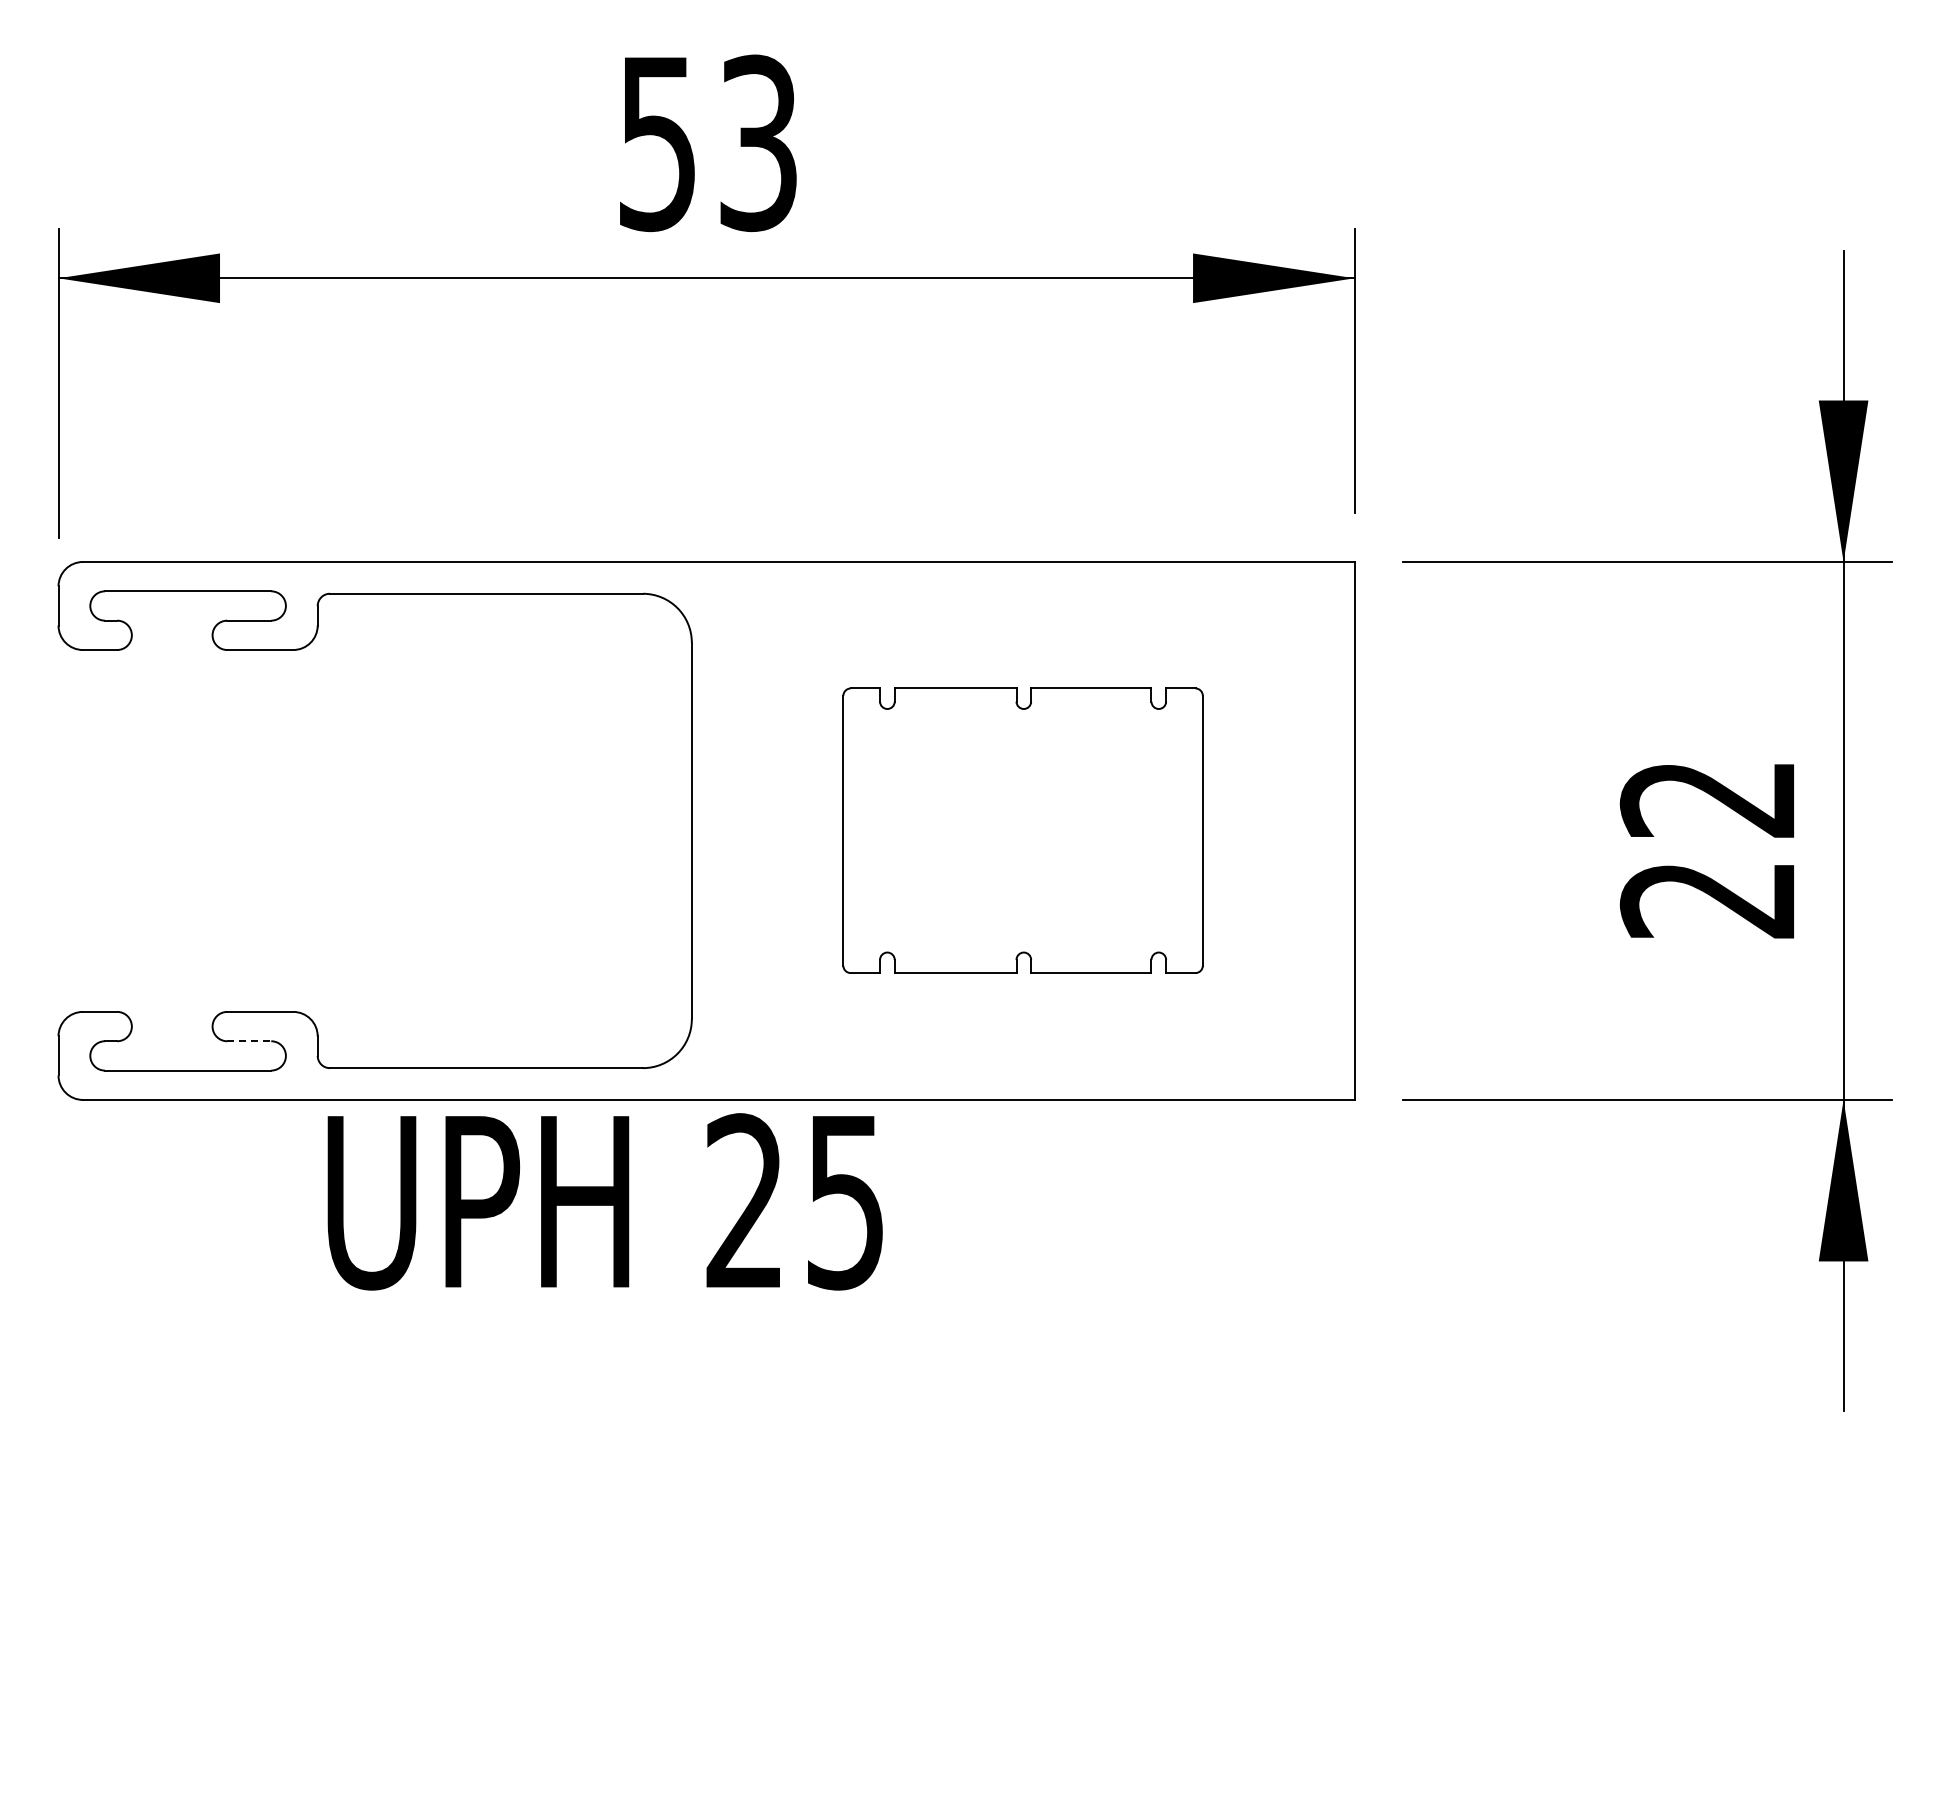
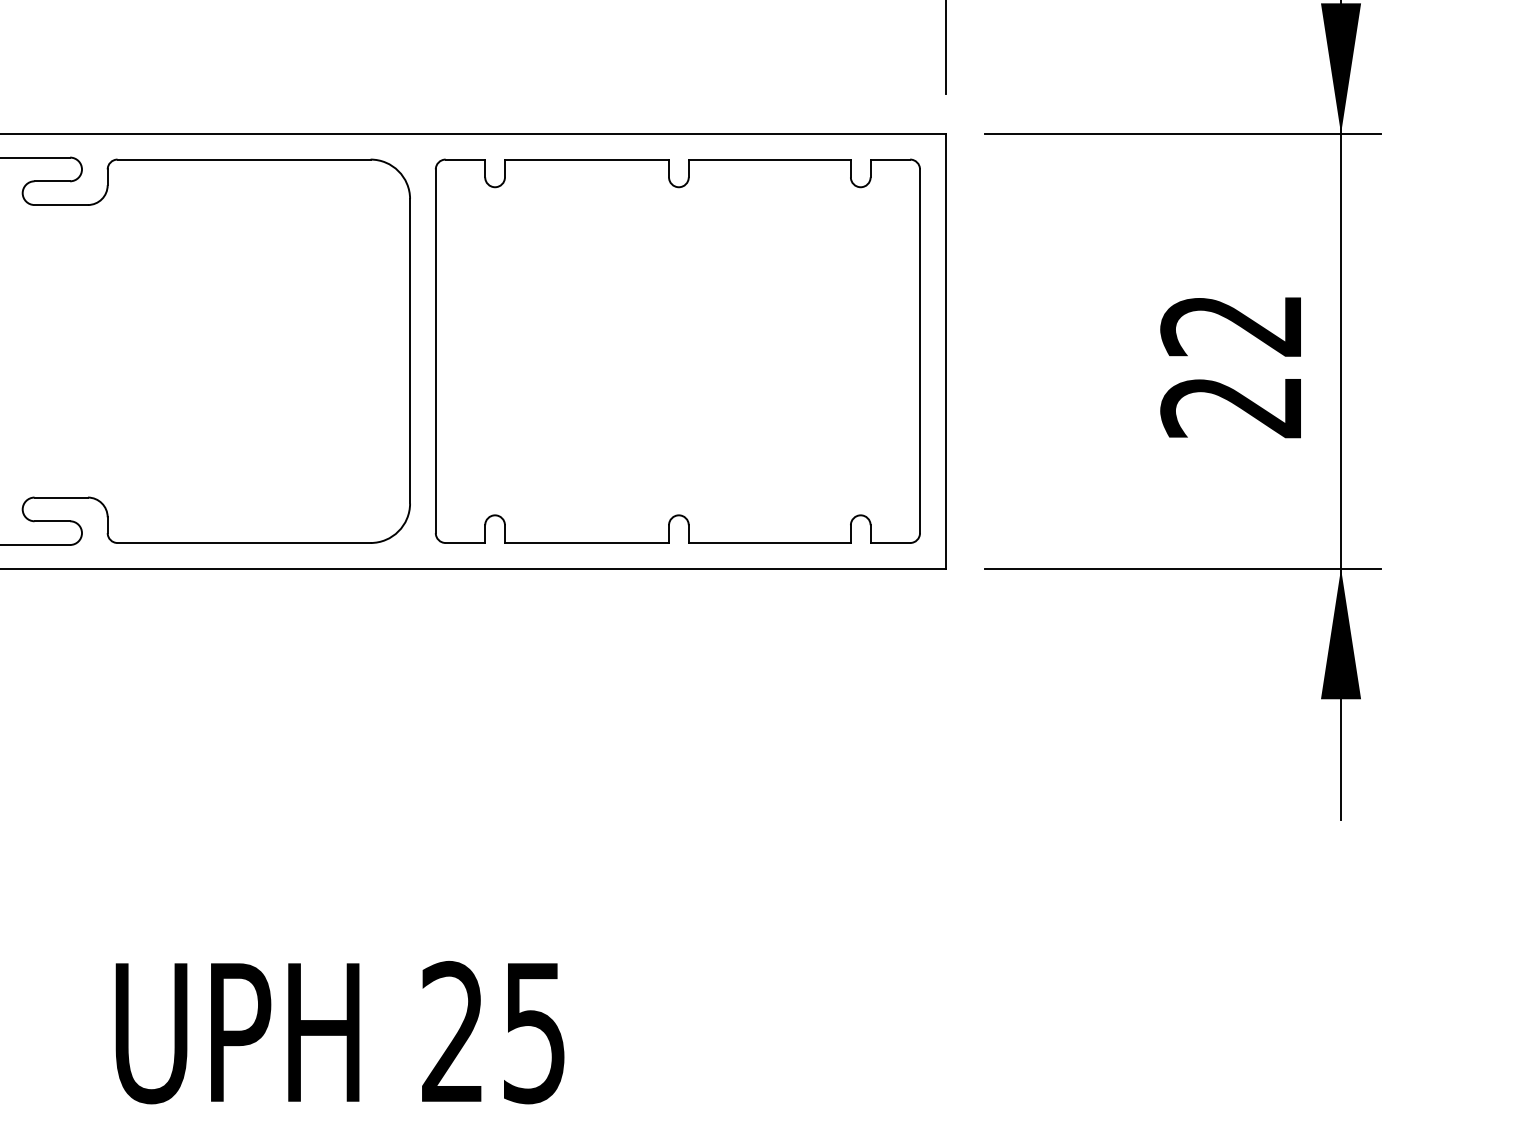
part: (1022, 830) -> (677, 350), size x1.67
line: (249, 1041) -> (52, 521), dashed -> solid
text: (604, 1201) -> (339, 1032), moved

